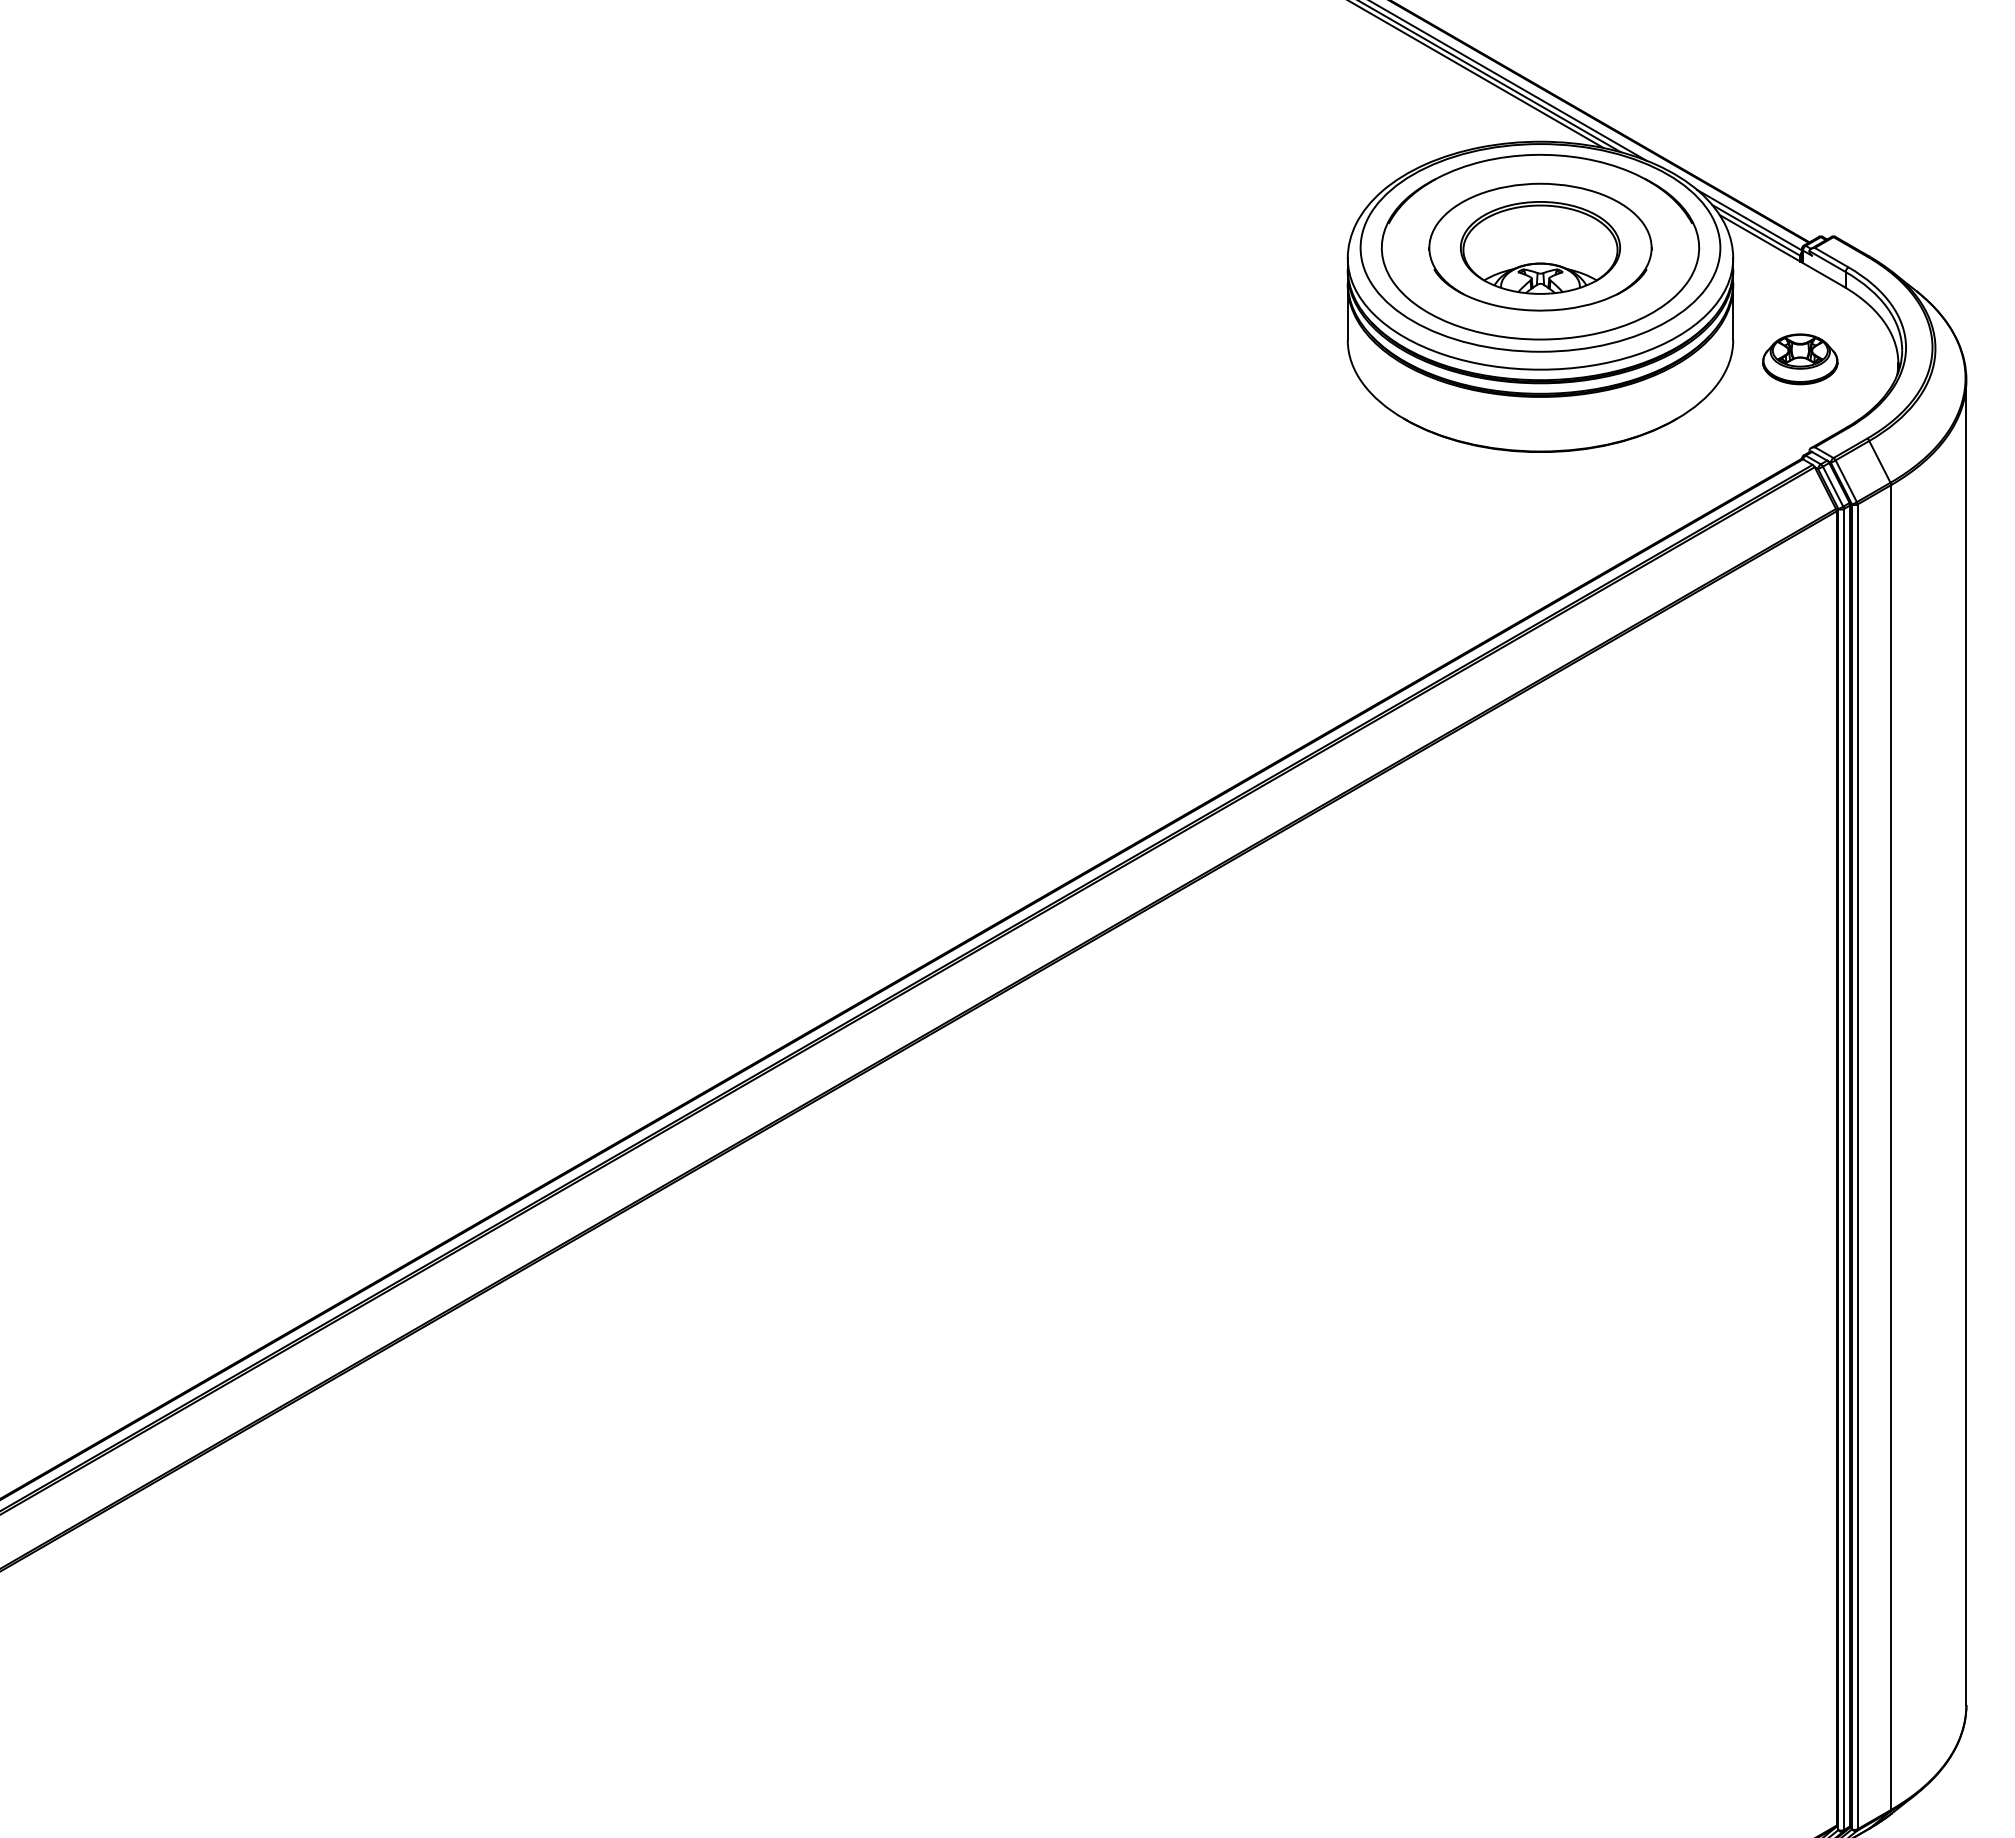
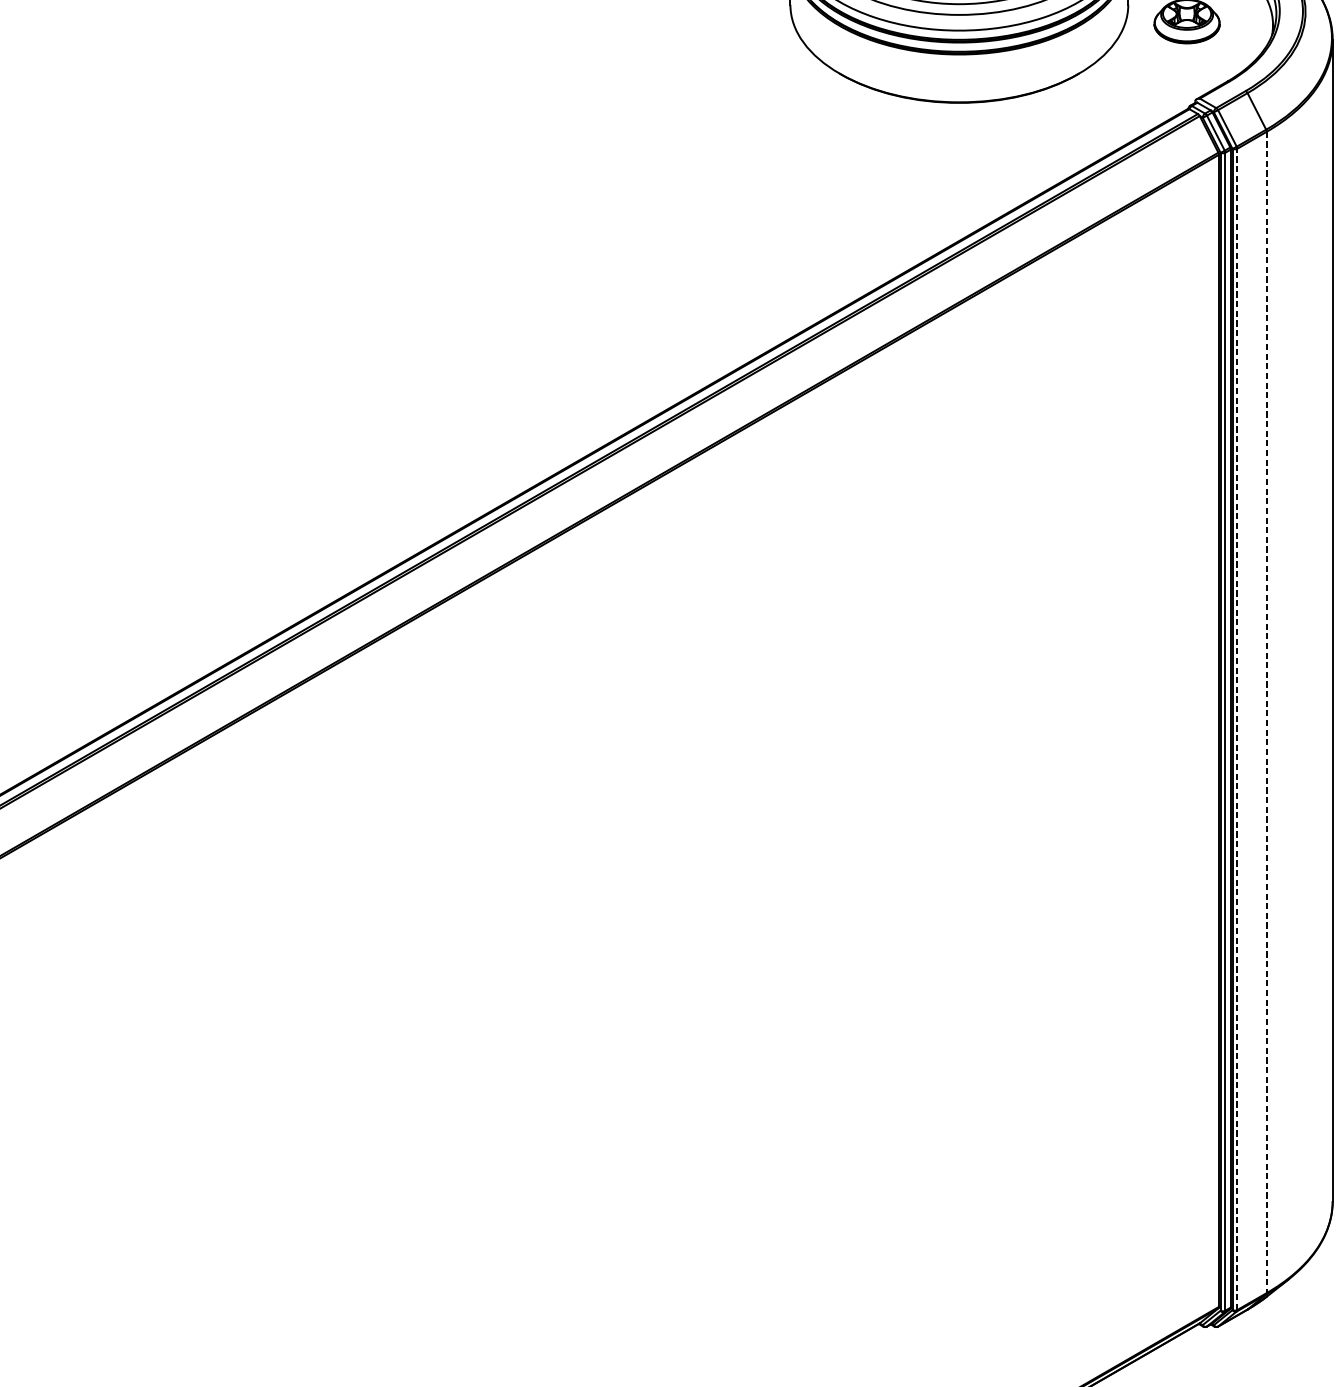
line: (1891, 1147) -> (1267, 712), solid -> dashed
line: (1857, 1166) -> (1237, 729), solid -> dashed

